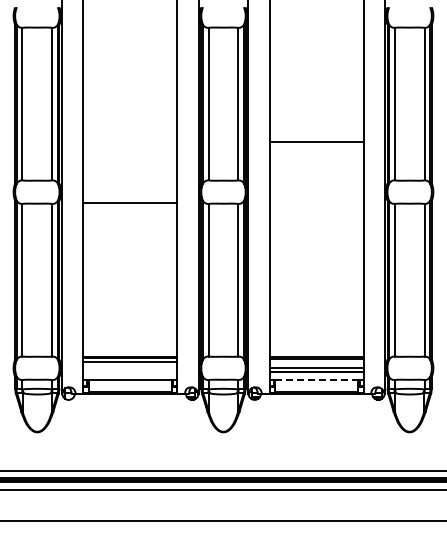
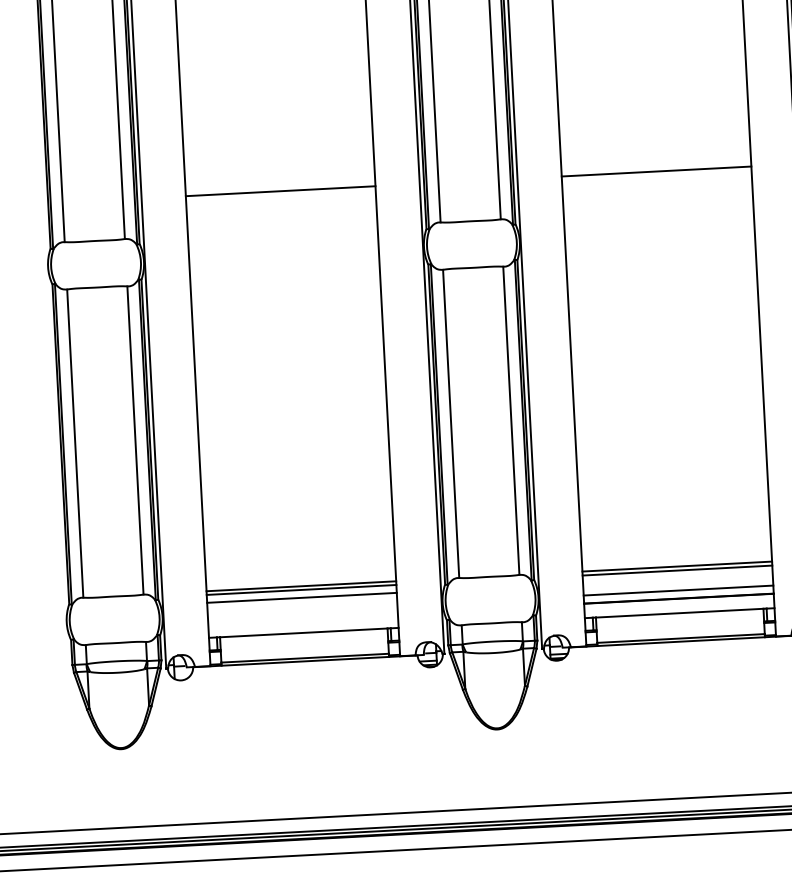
line: (316, 141) -> (656, 170), moved
line: (130, 202) -> (280, 190), moved
line: (317, 379) -> (681, 612), dashed -> solid

